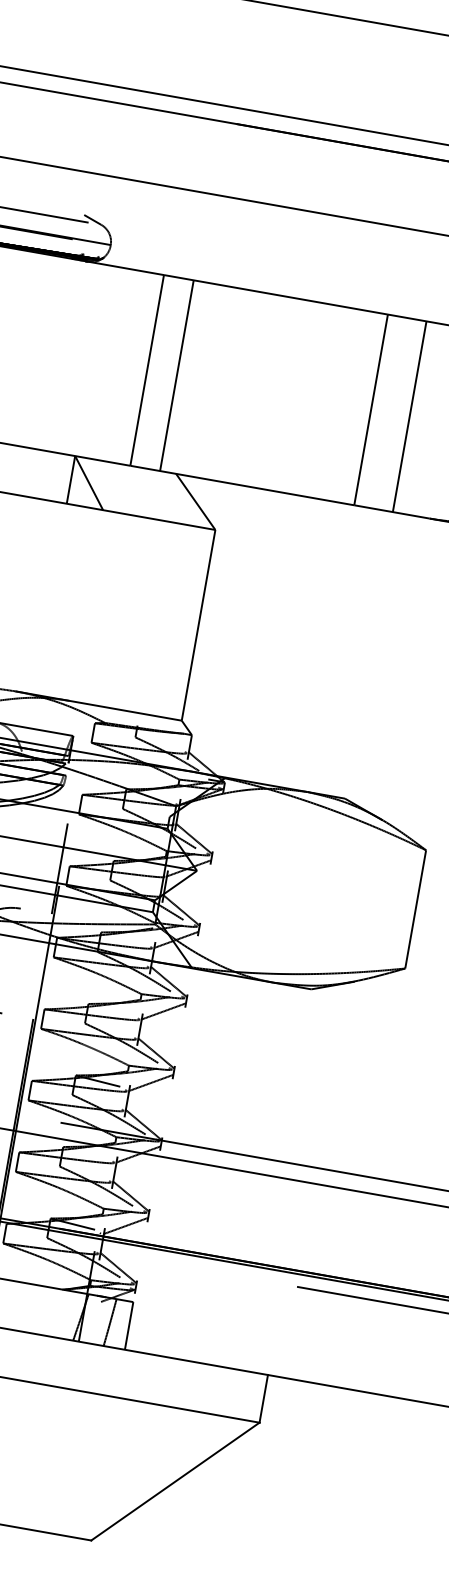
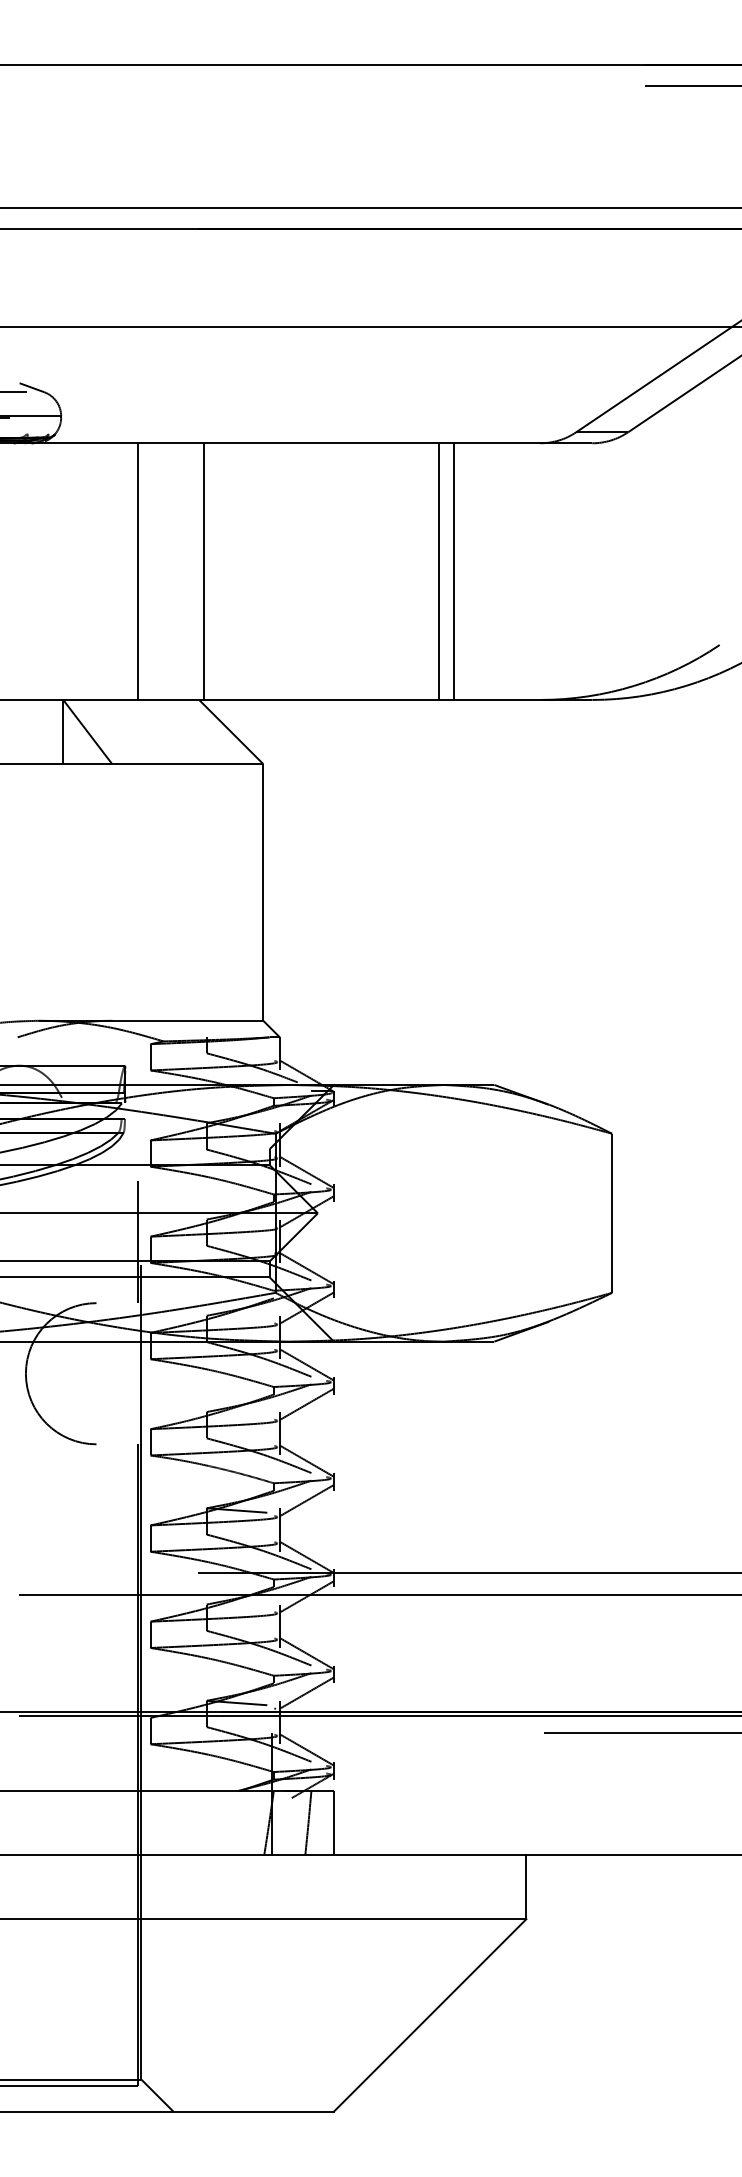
line: (176, 375) -> (203, 571), moved
line: (409, 416) -> (453, 571), moved

